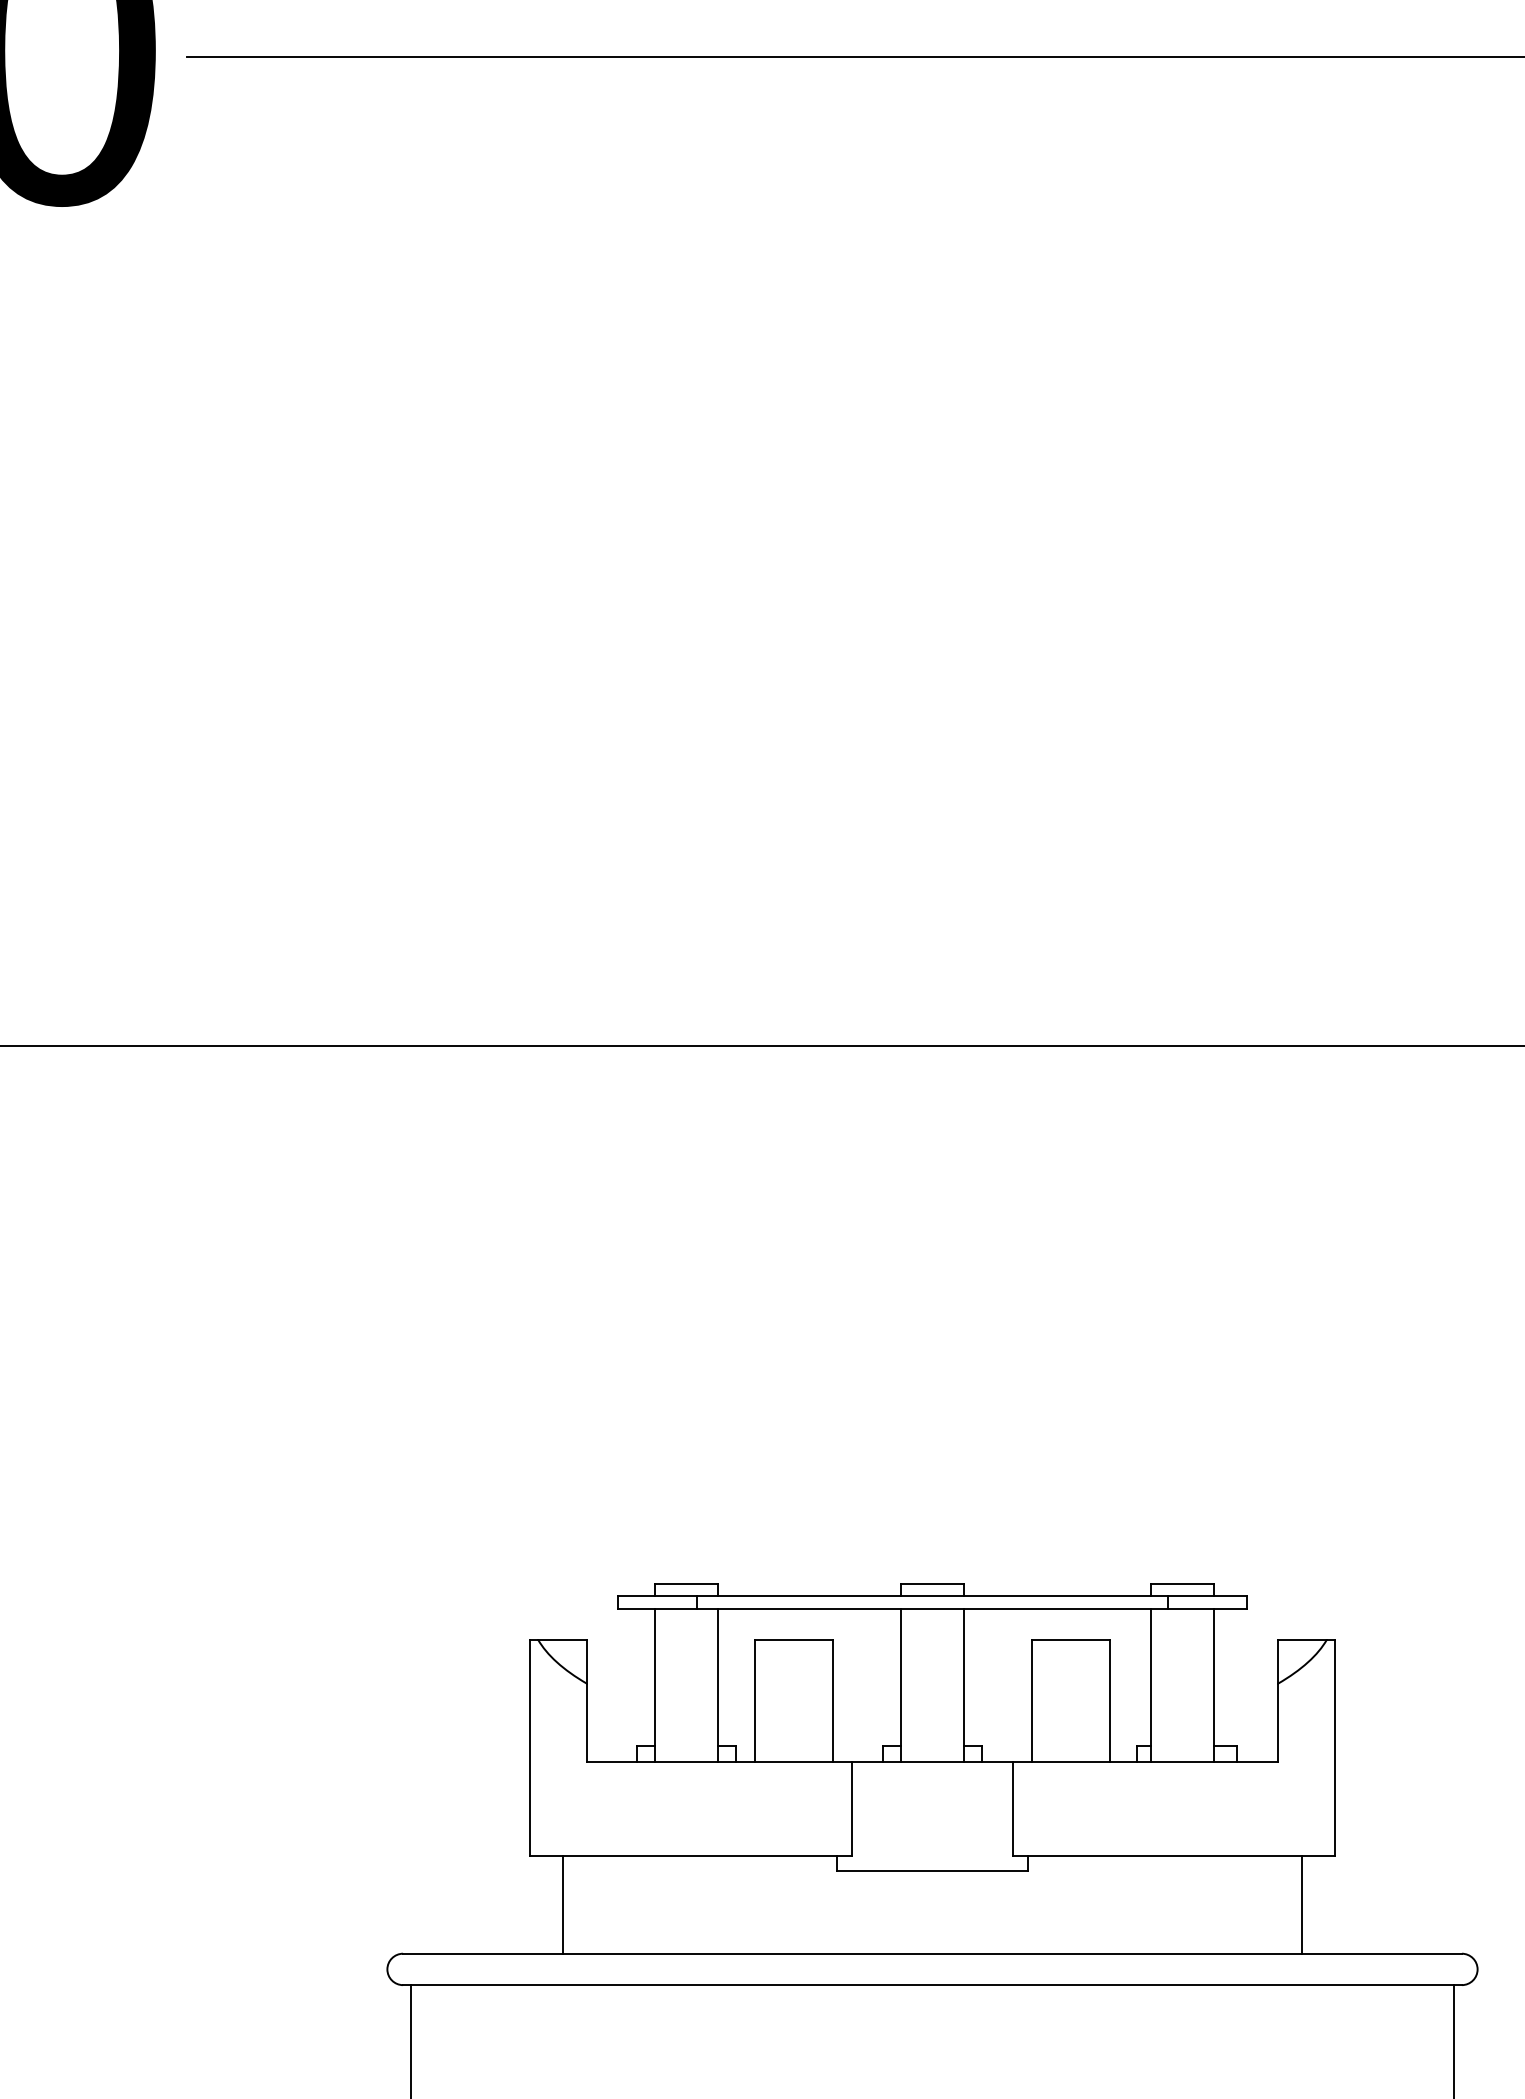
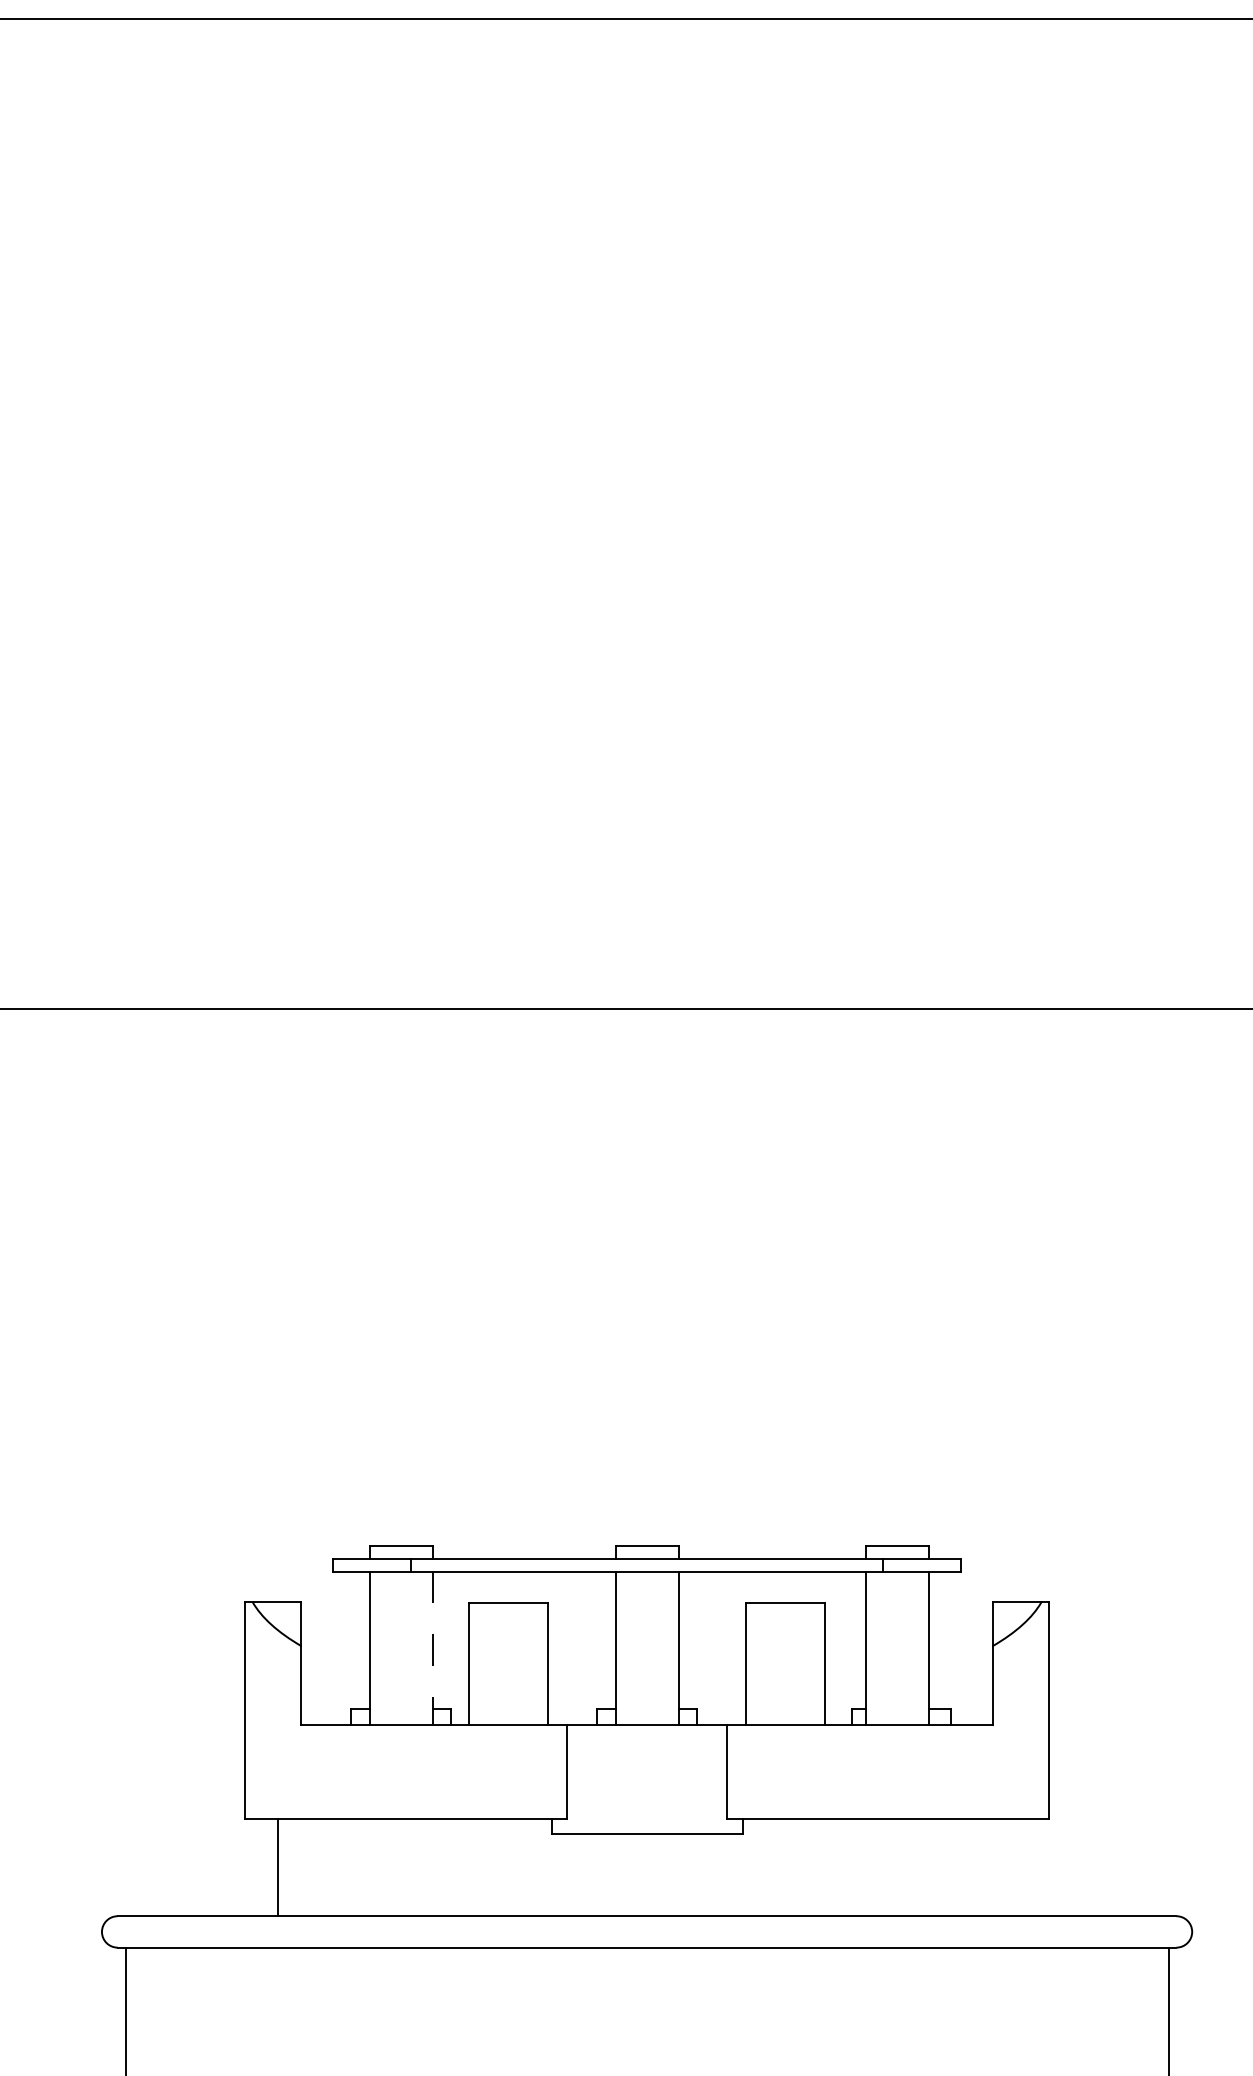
line: (717, 1685) -> (432, 1648), solid -> dashed
line: (1301, 1904) -> (1016, 1867), removed

